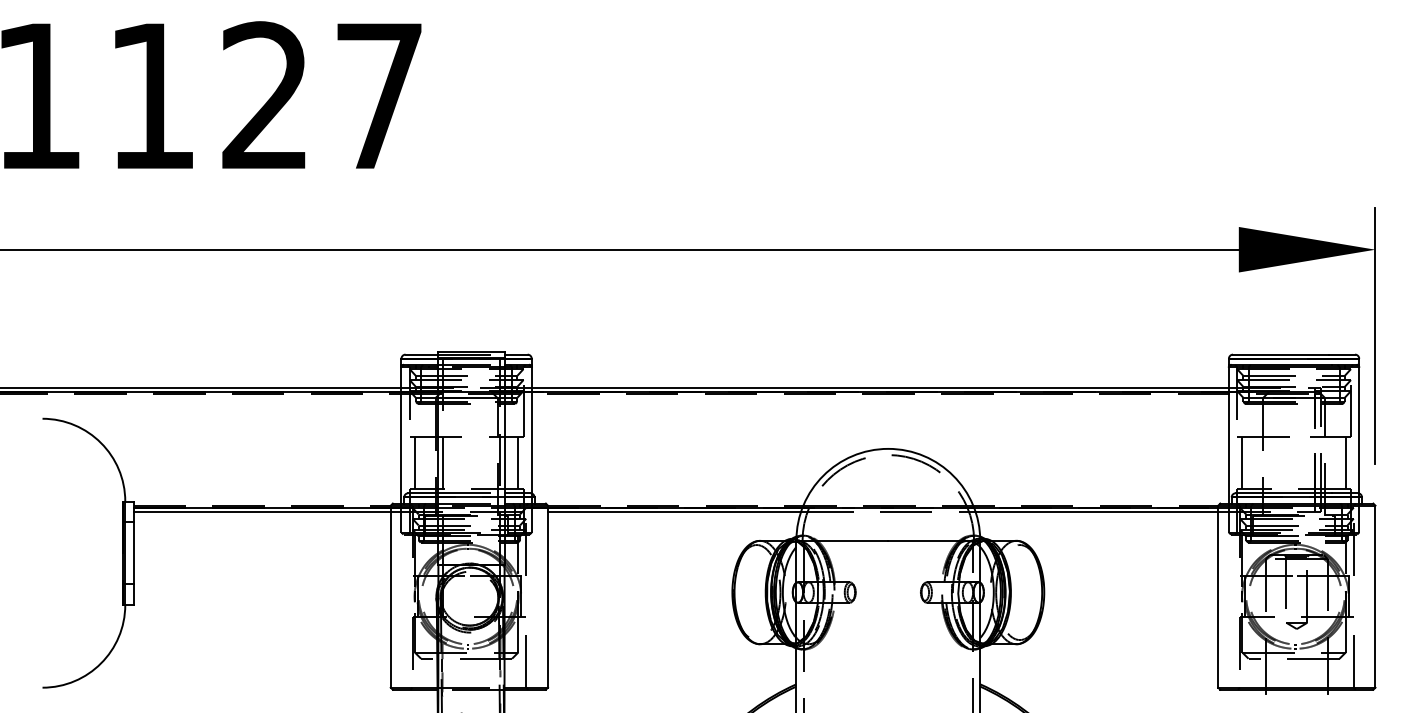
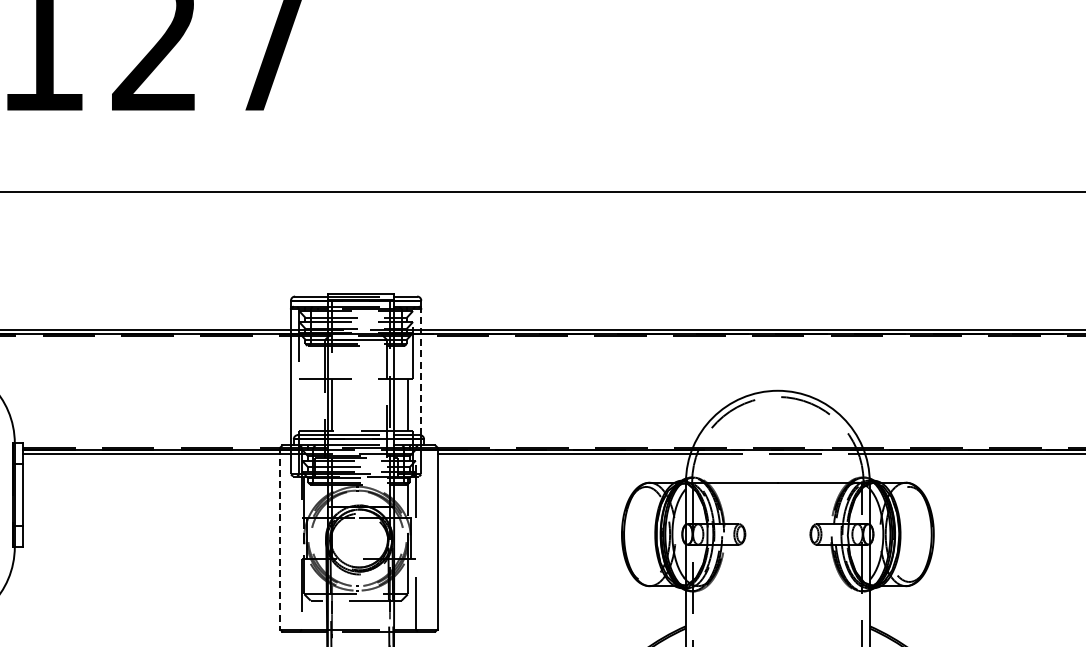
line: (531, 429) -> (421, 371), solid -> dashed
line: (414, 463) -> (304, 405), removed
line: (390, 597) -> (280, 539), solid -> dashed

